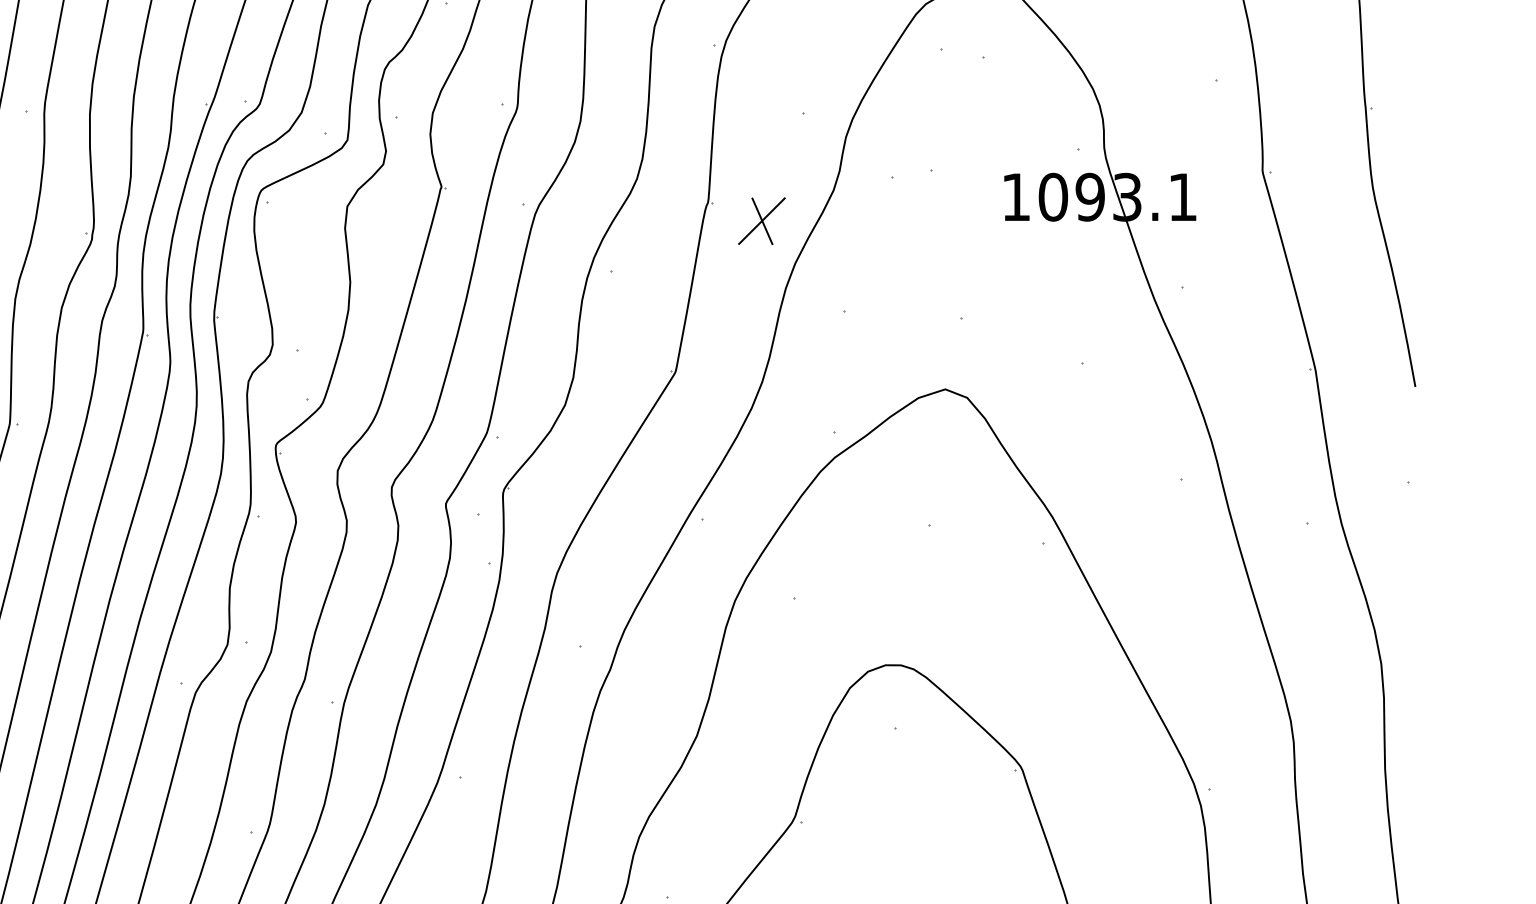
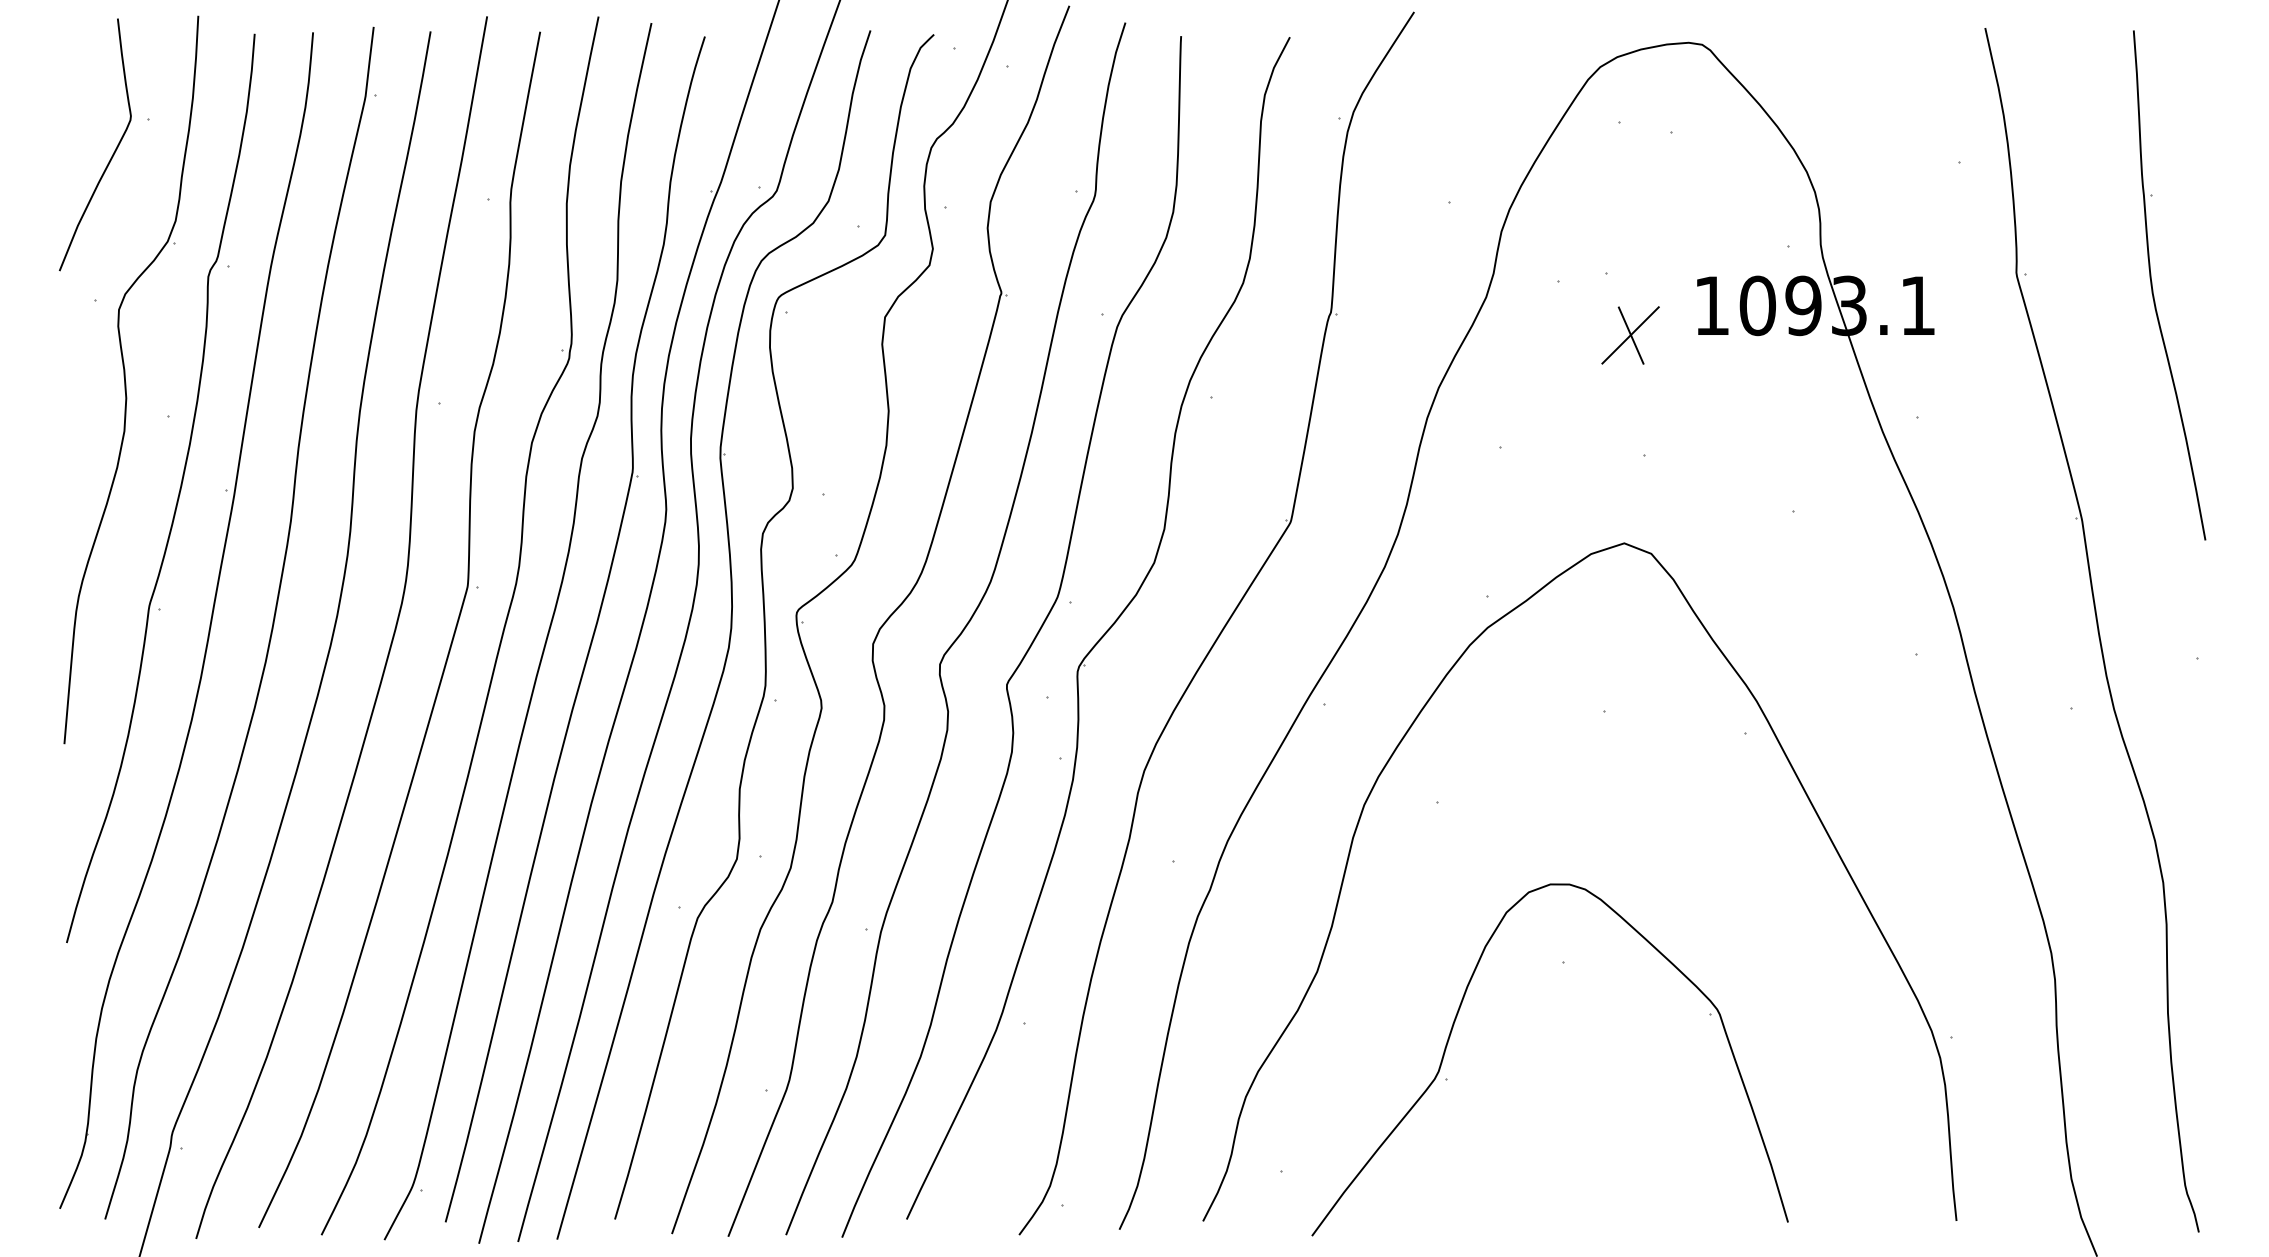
part: (761, 221) -> (1630, 335), moved

